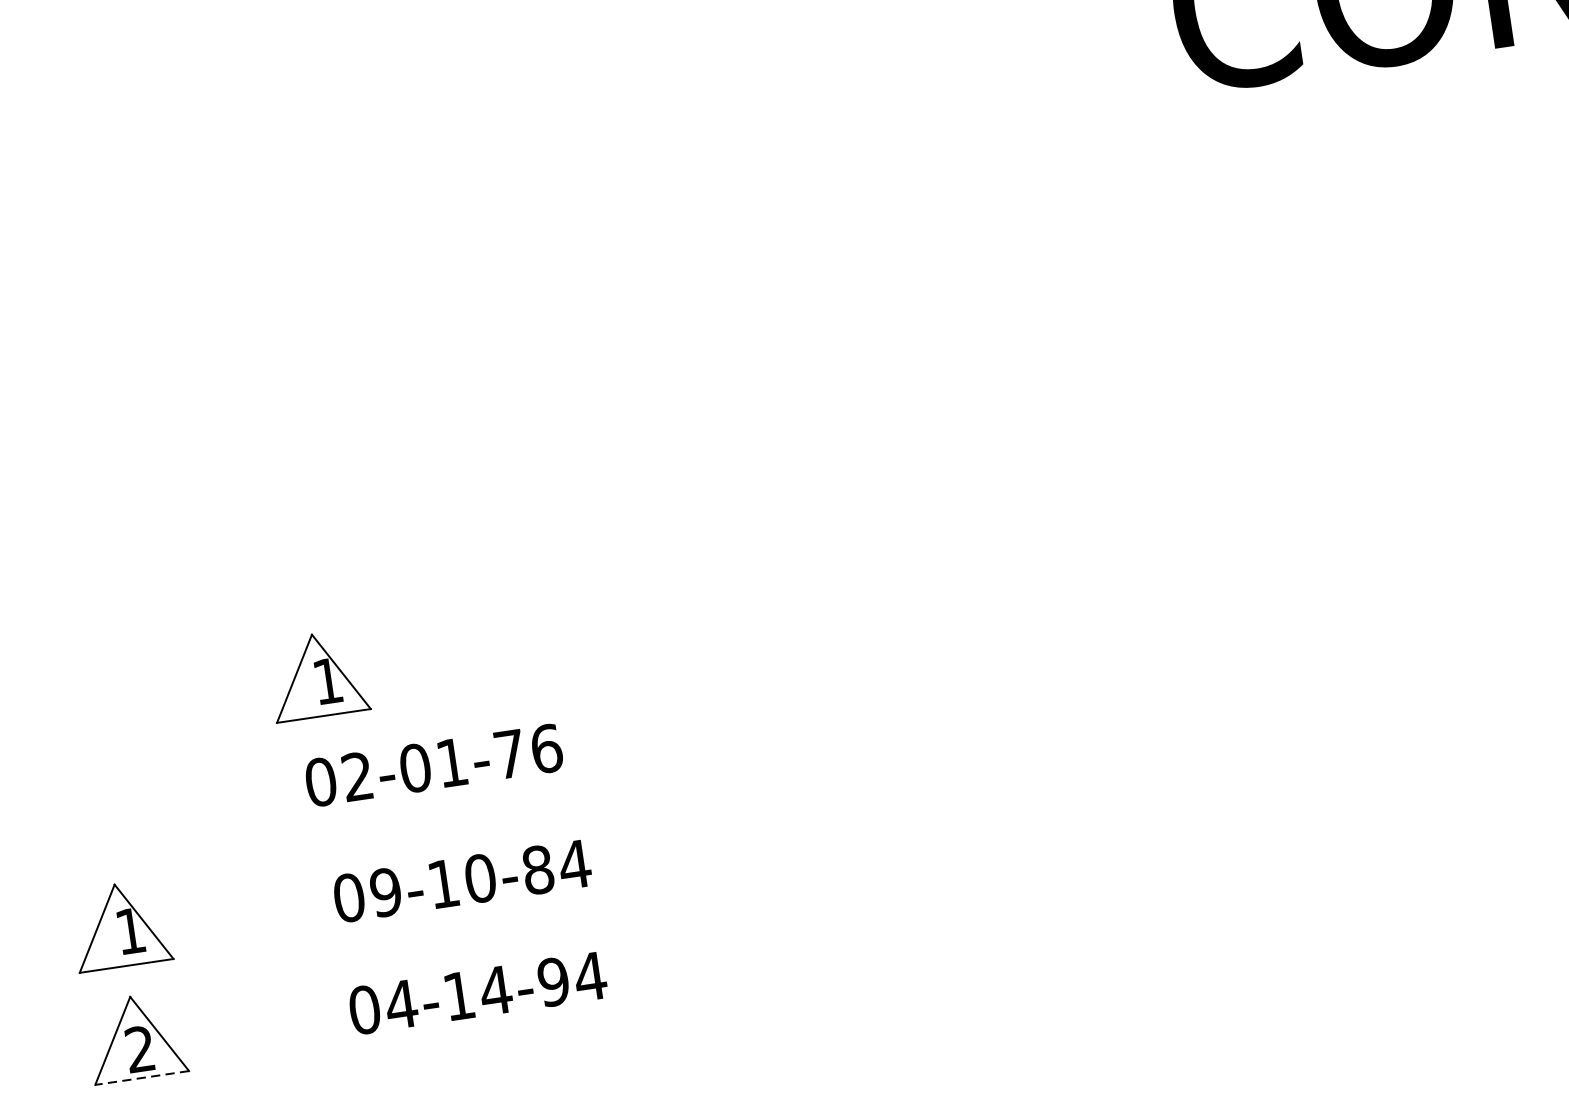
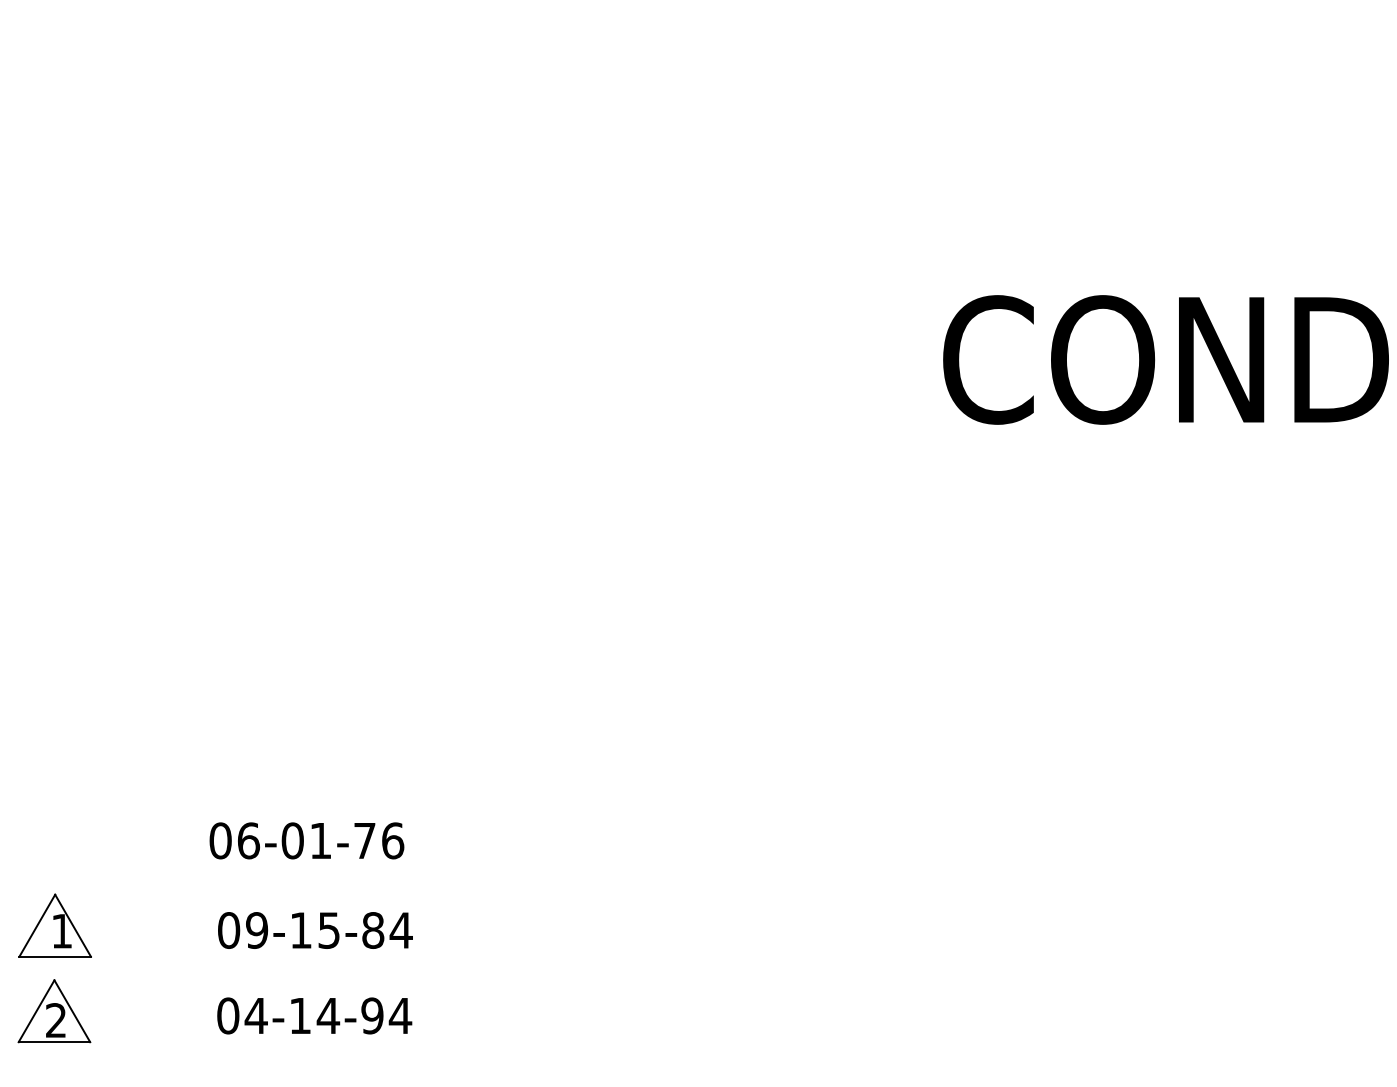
part: (316, 675) -> (229, 760), removed
text: (358, 776) -> (249, 840), 02-01-76 -> 06-01-76
text: (480, 878) -> (329, 930), 09-10-84 -> 09-15-84
line: (142, 1078) -> (54, 1042), dashed -> solid

